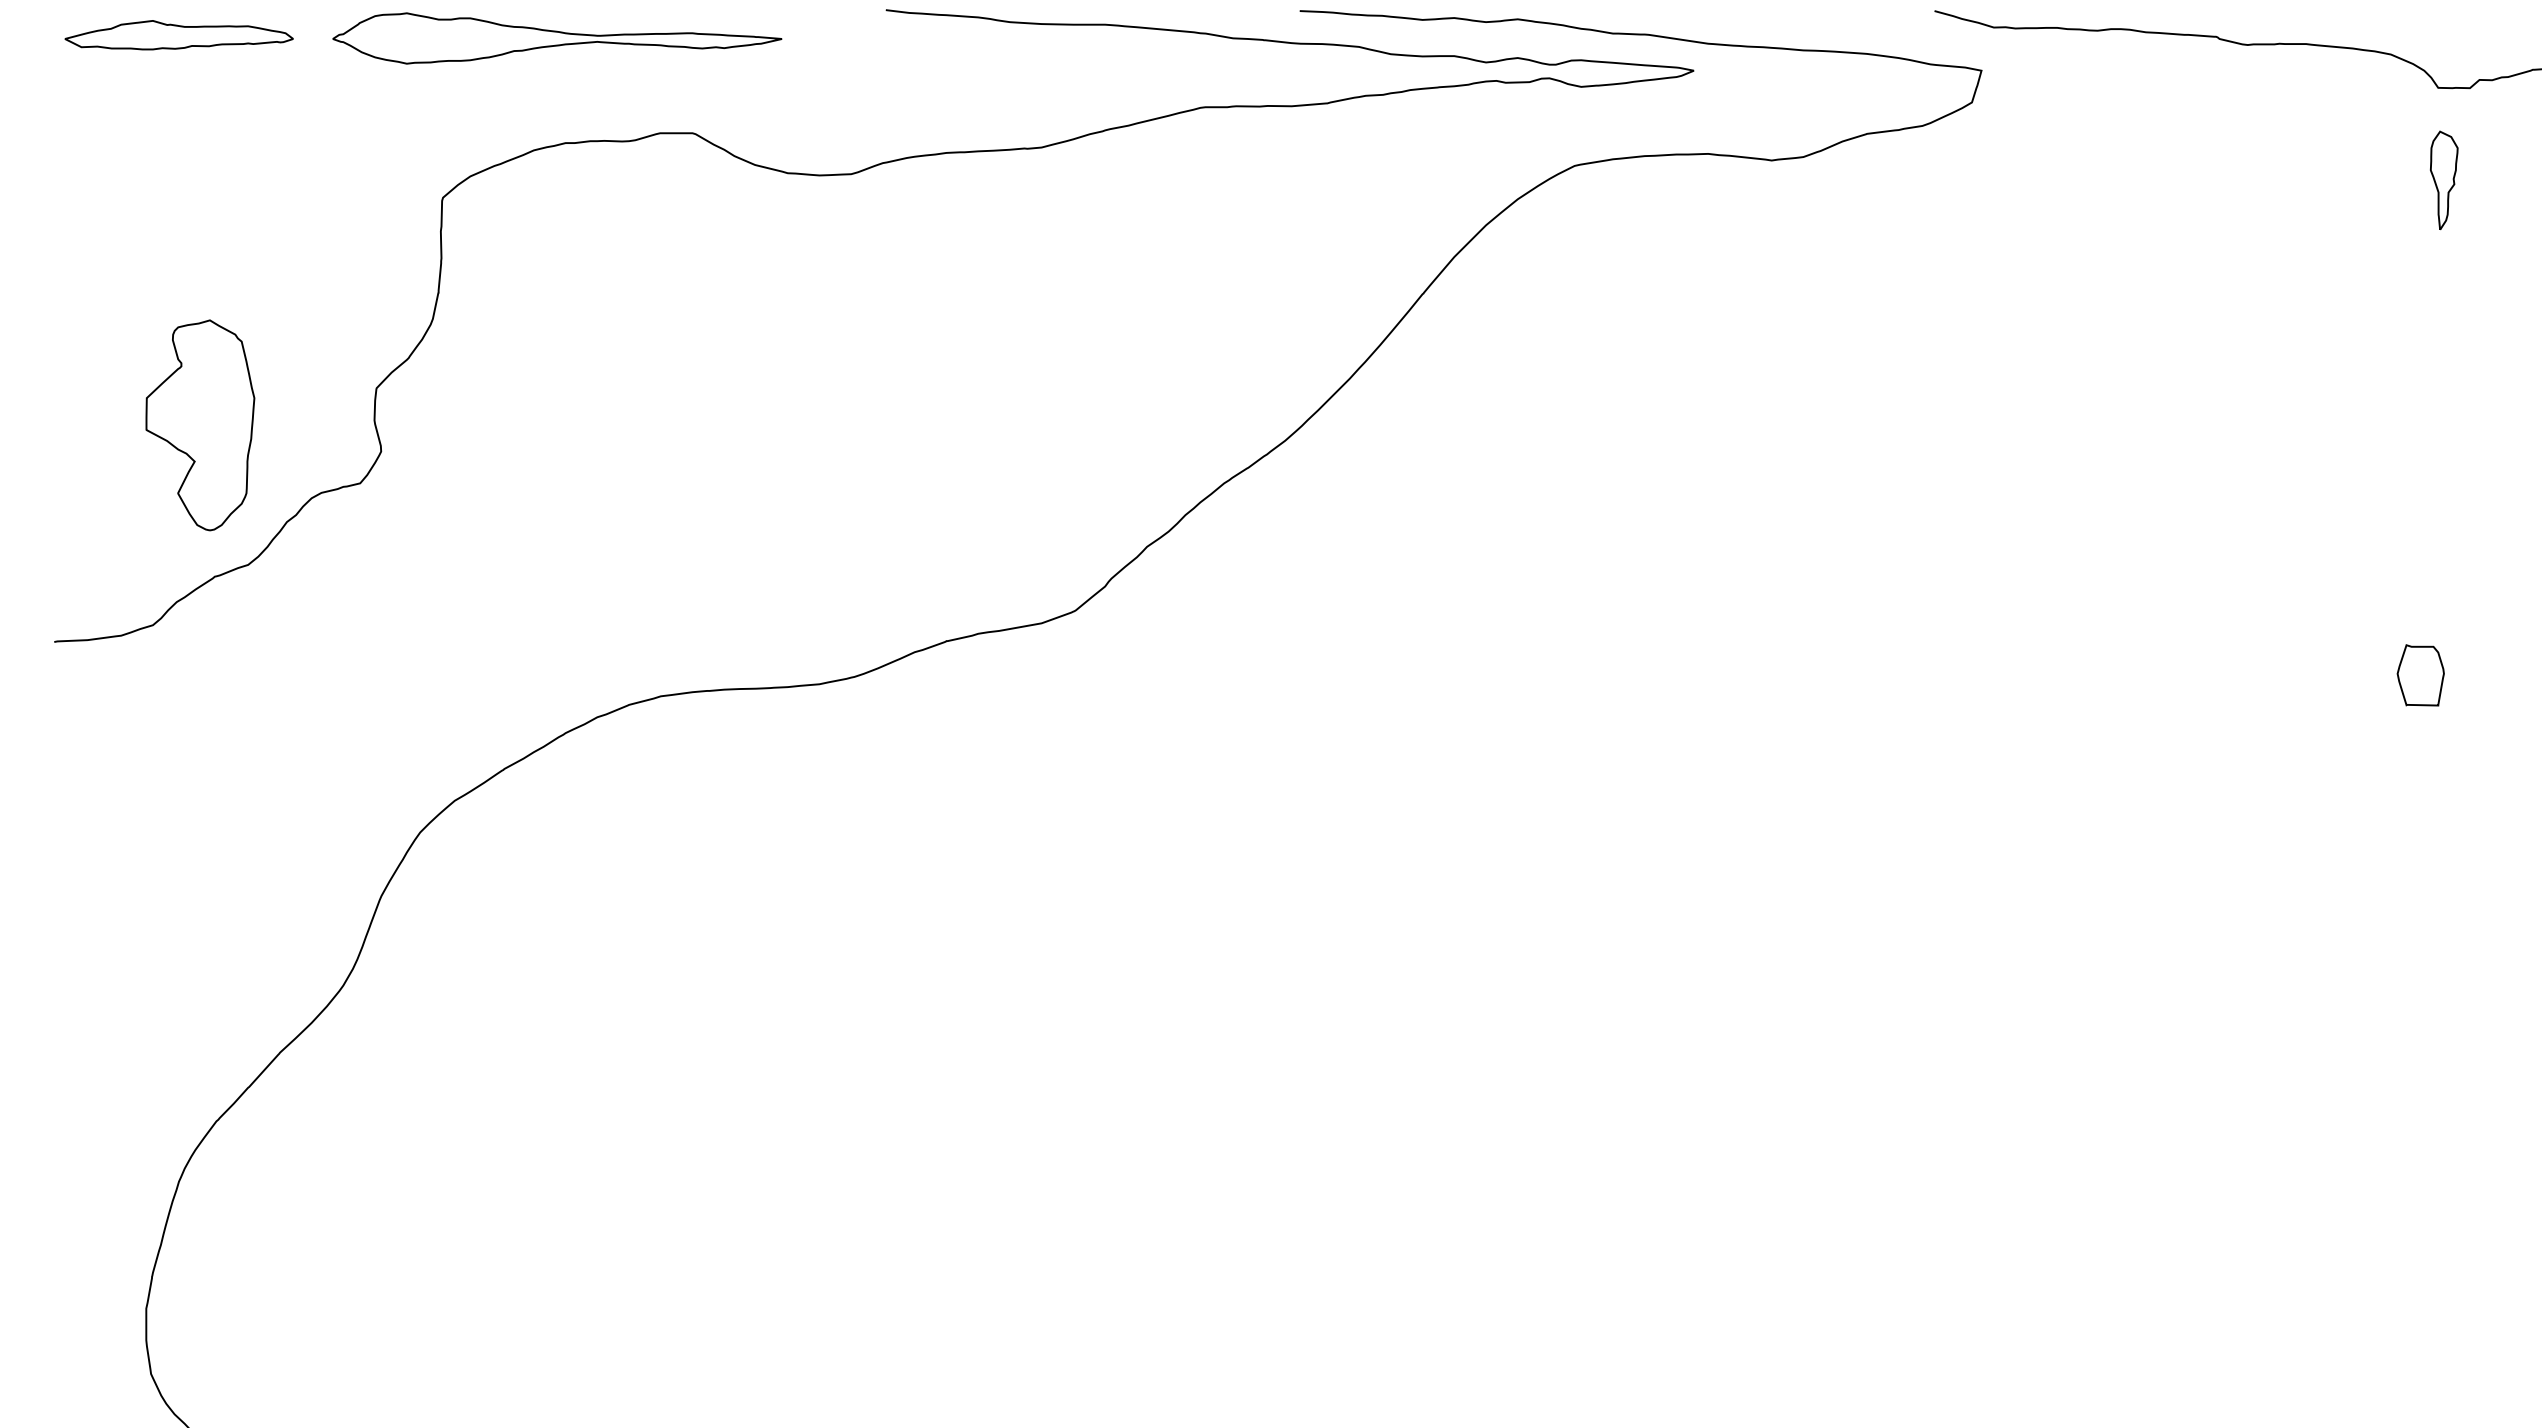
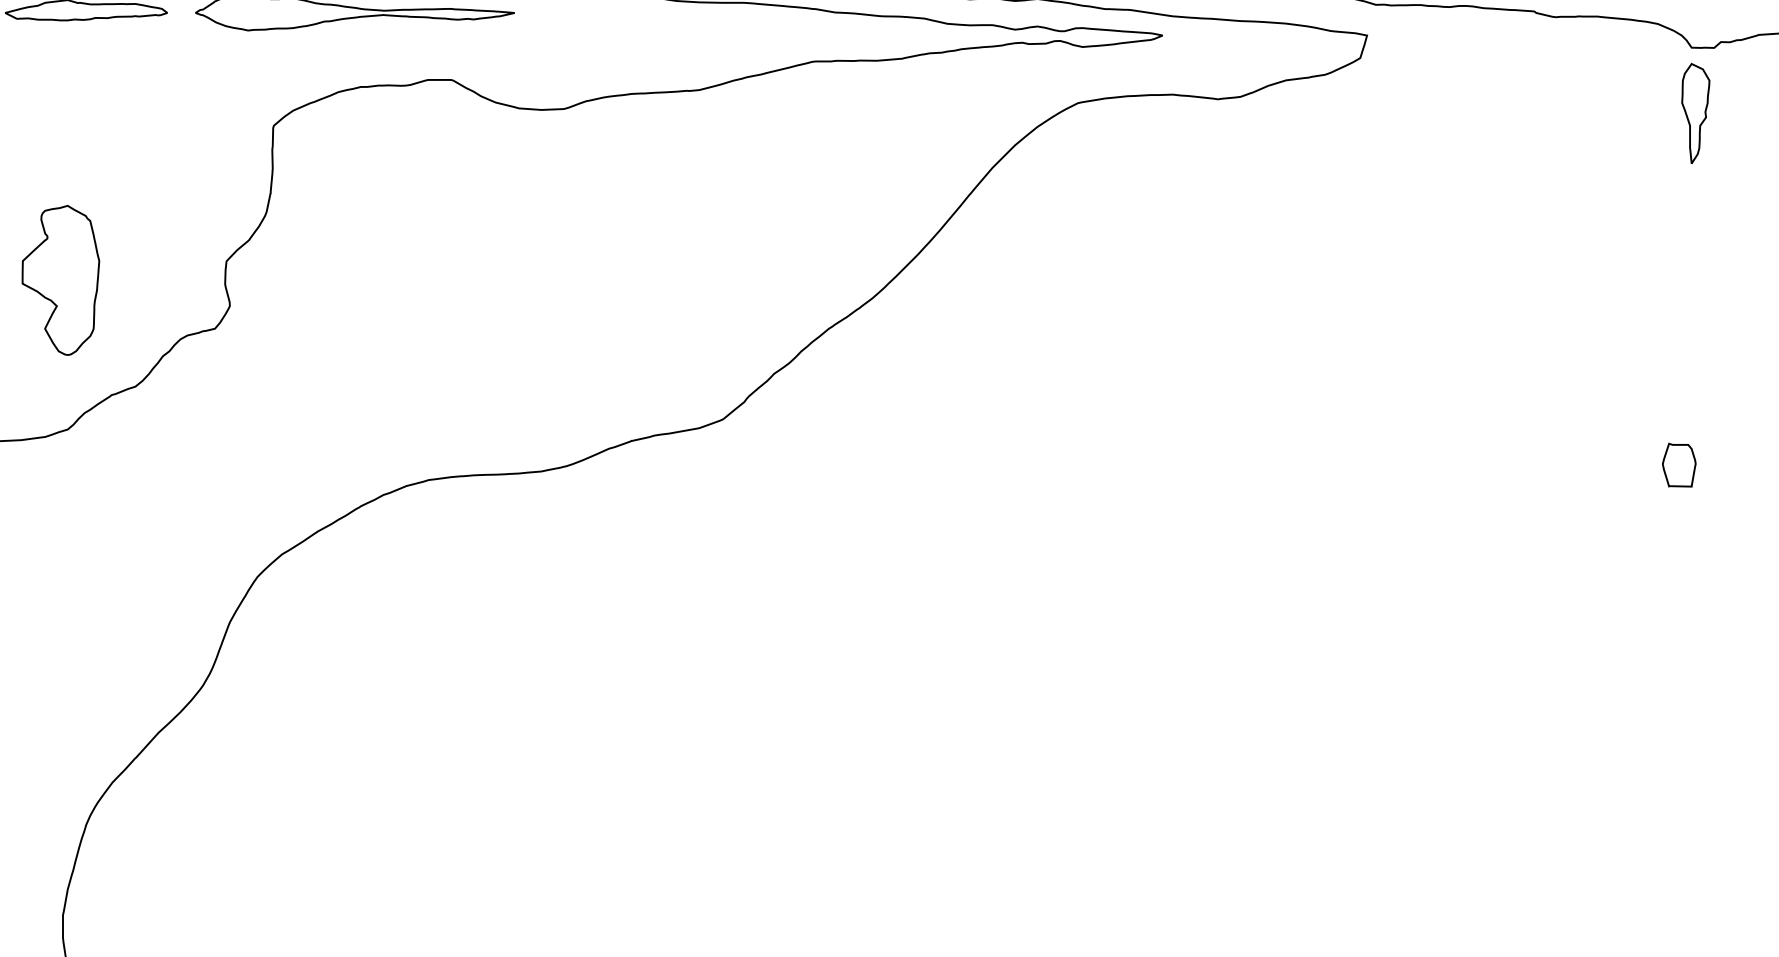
part: (2444, 180) -> (1696, 113), size x1.43
part: (200, 425) -> (61, 280), moved

